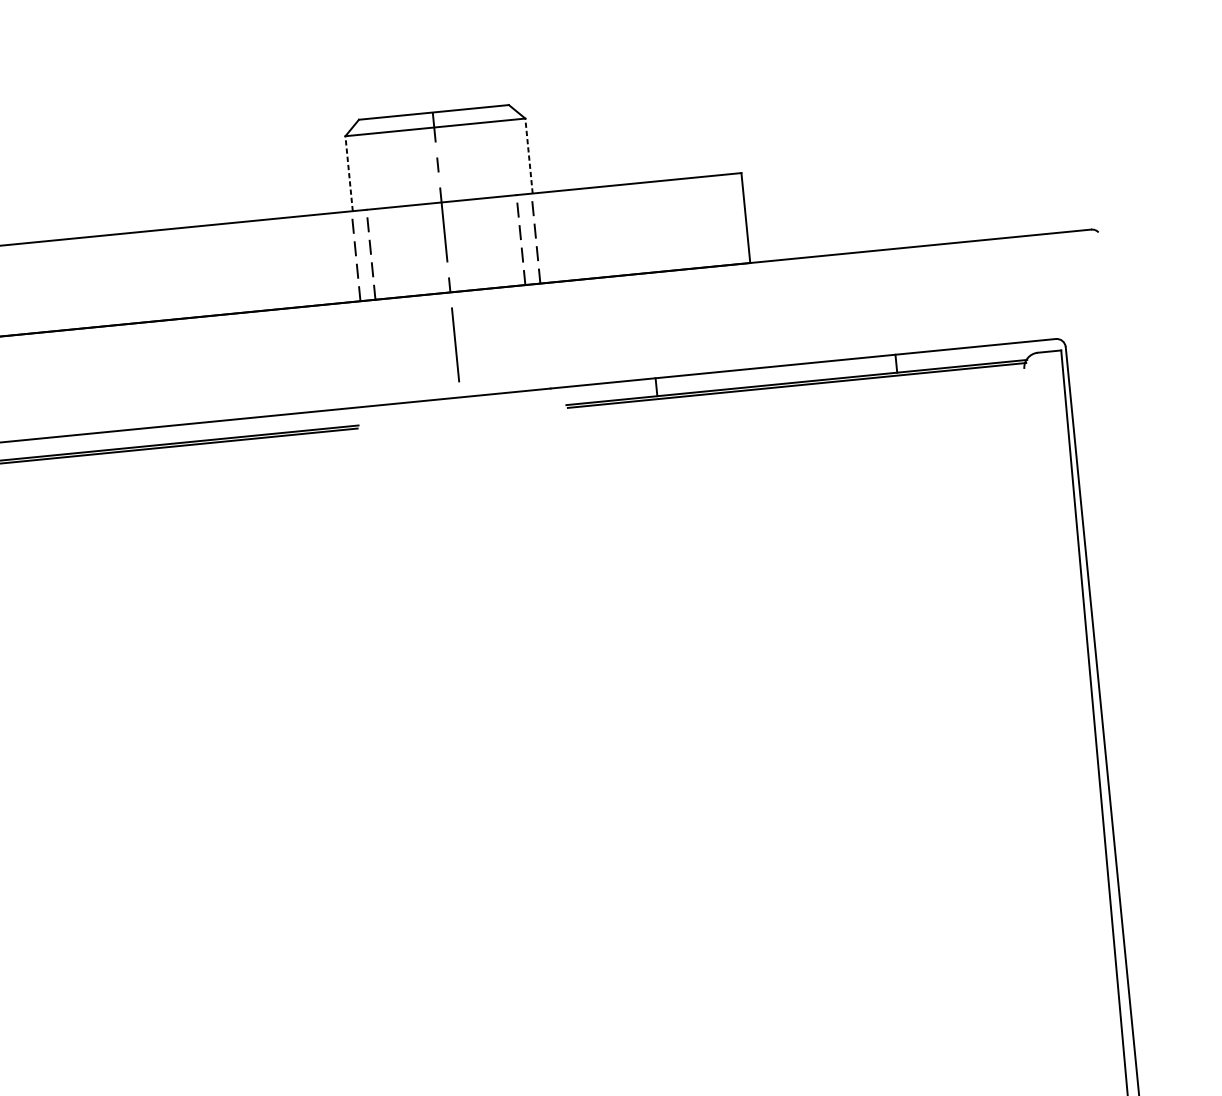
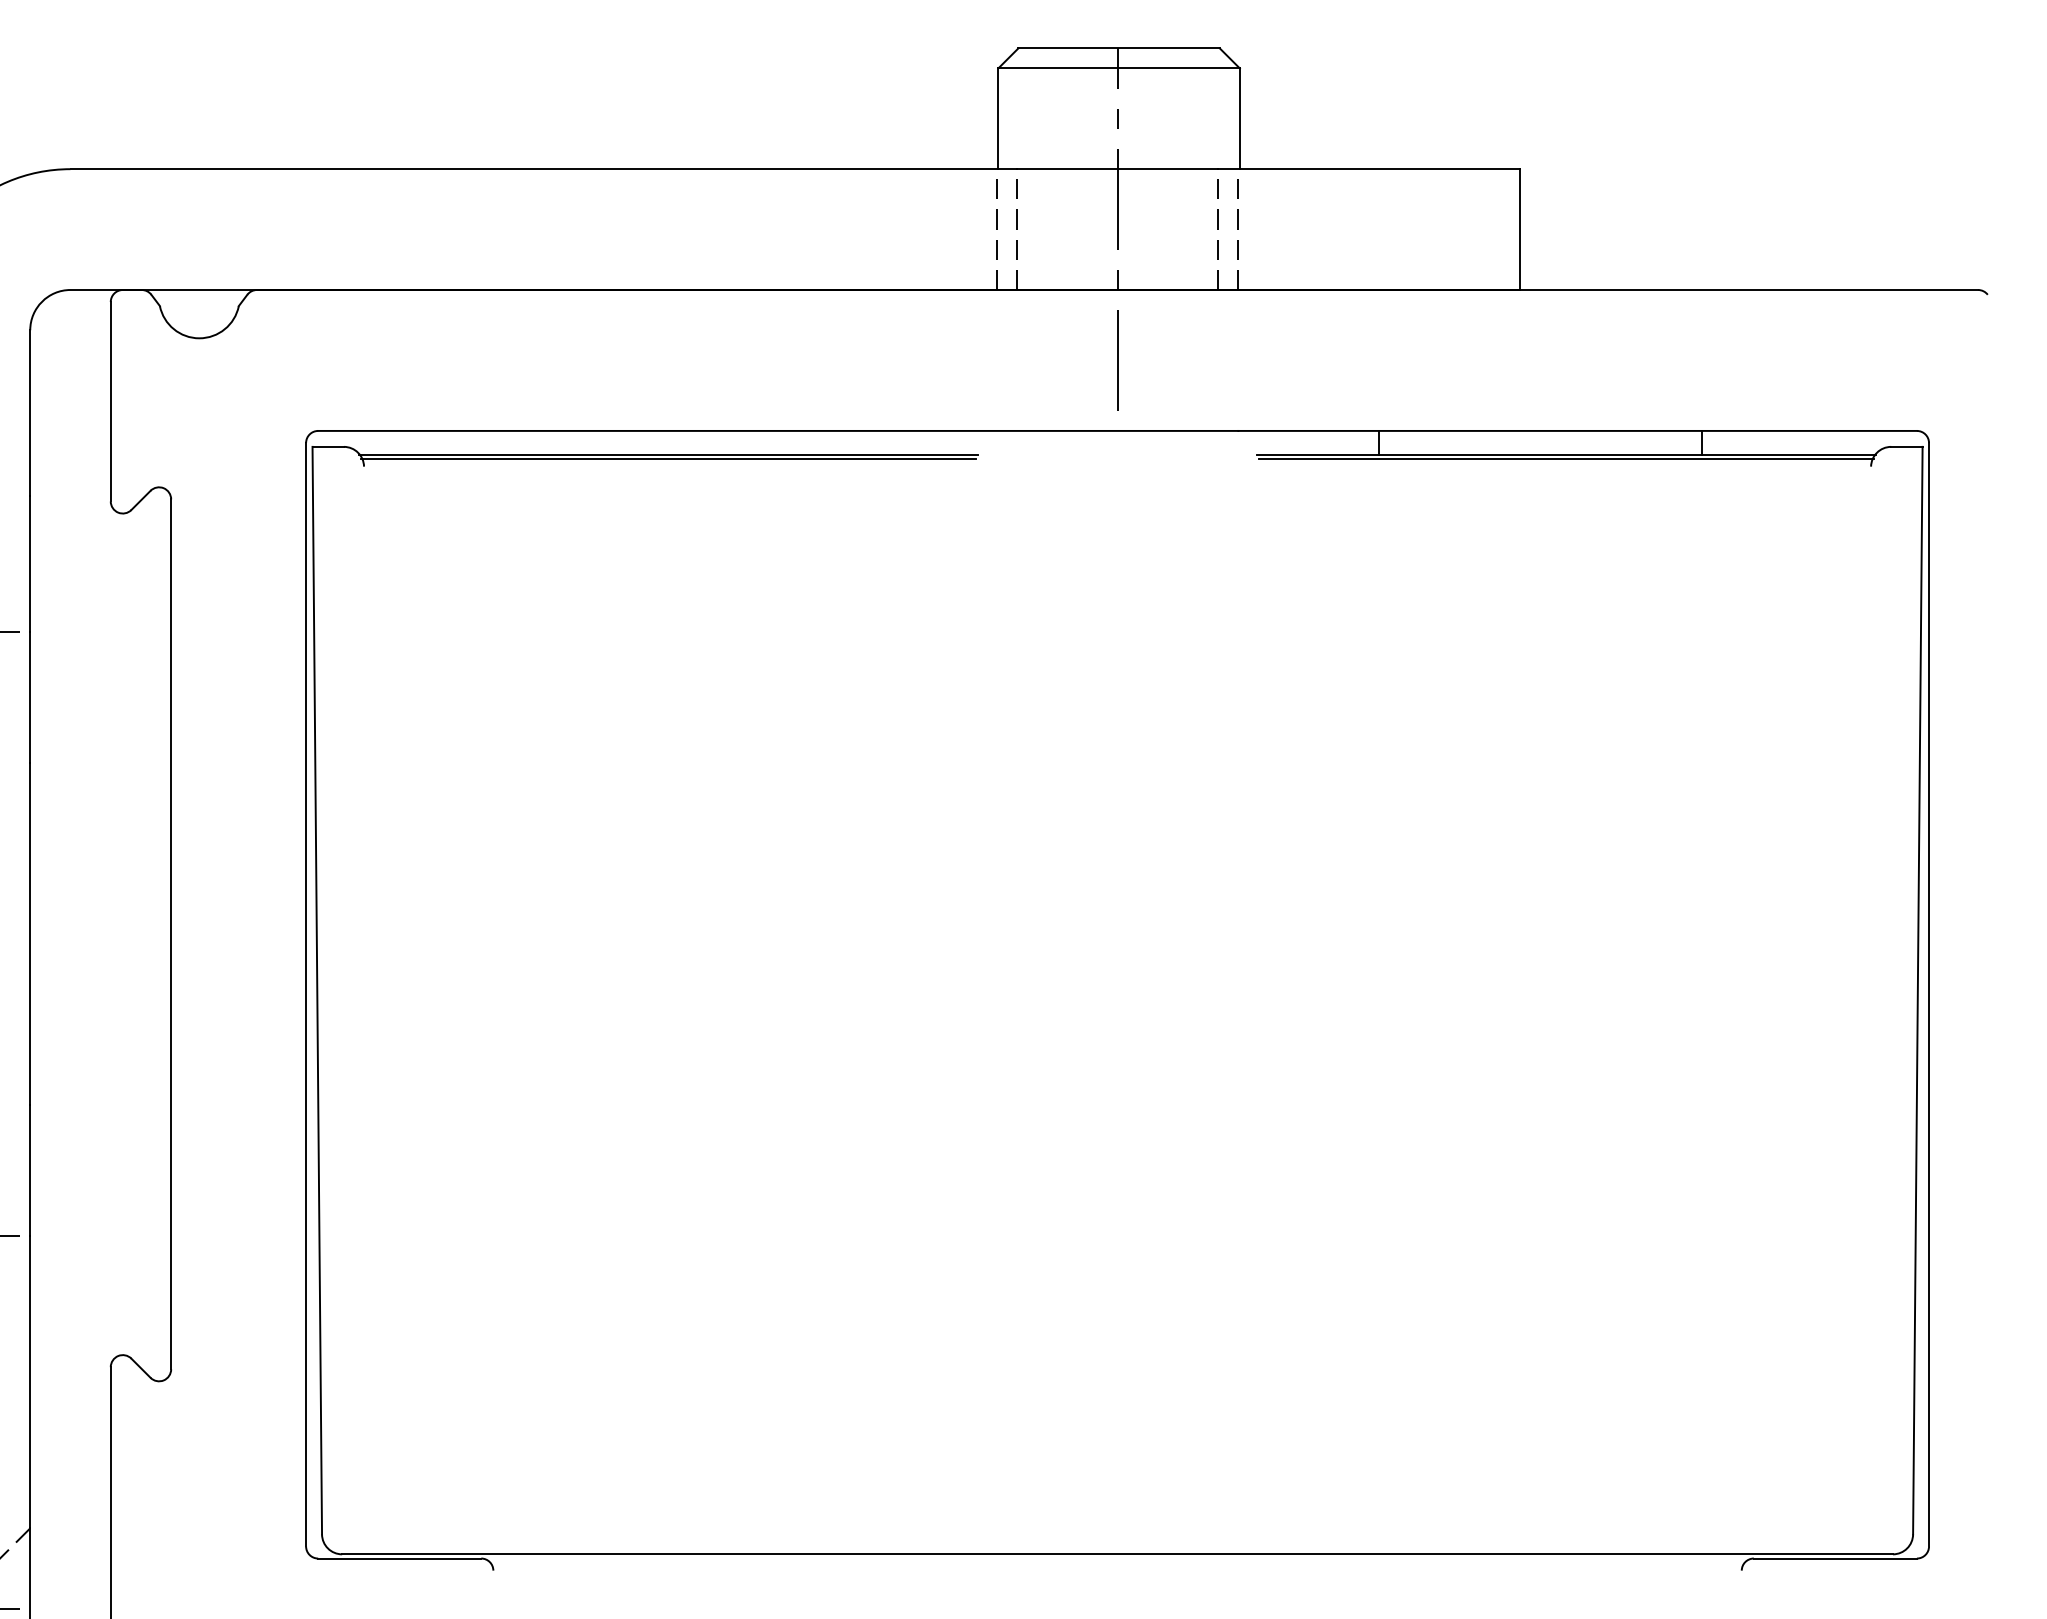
line: (528, 155) -> (1239, 118), dashed -> solid
line: (349, 173) -> (998, 118), dashed -> solid

